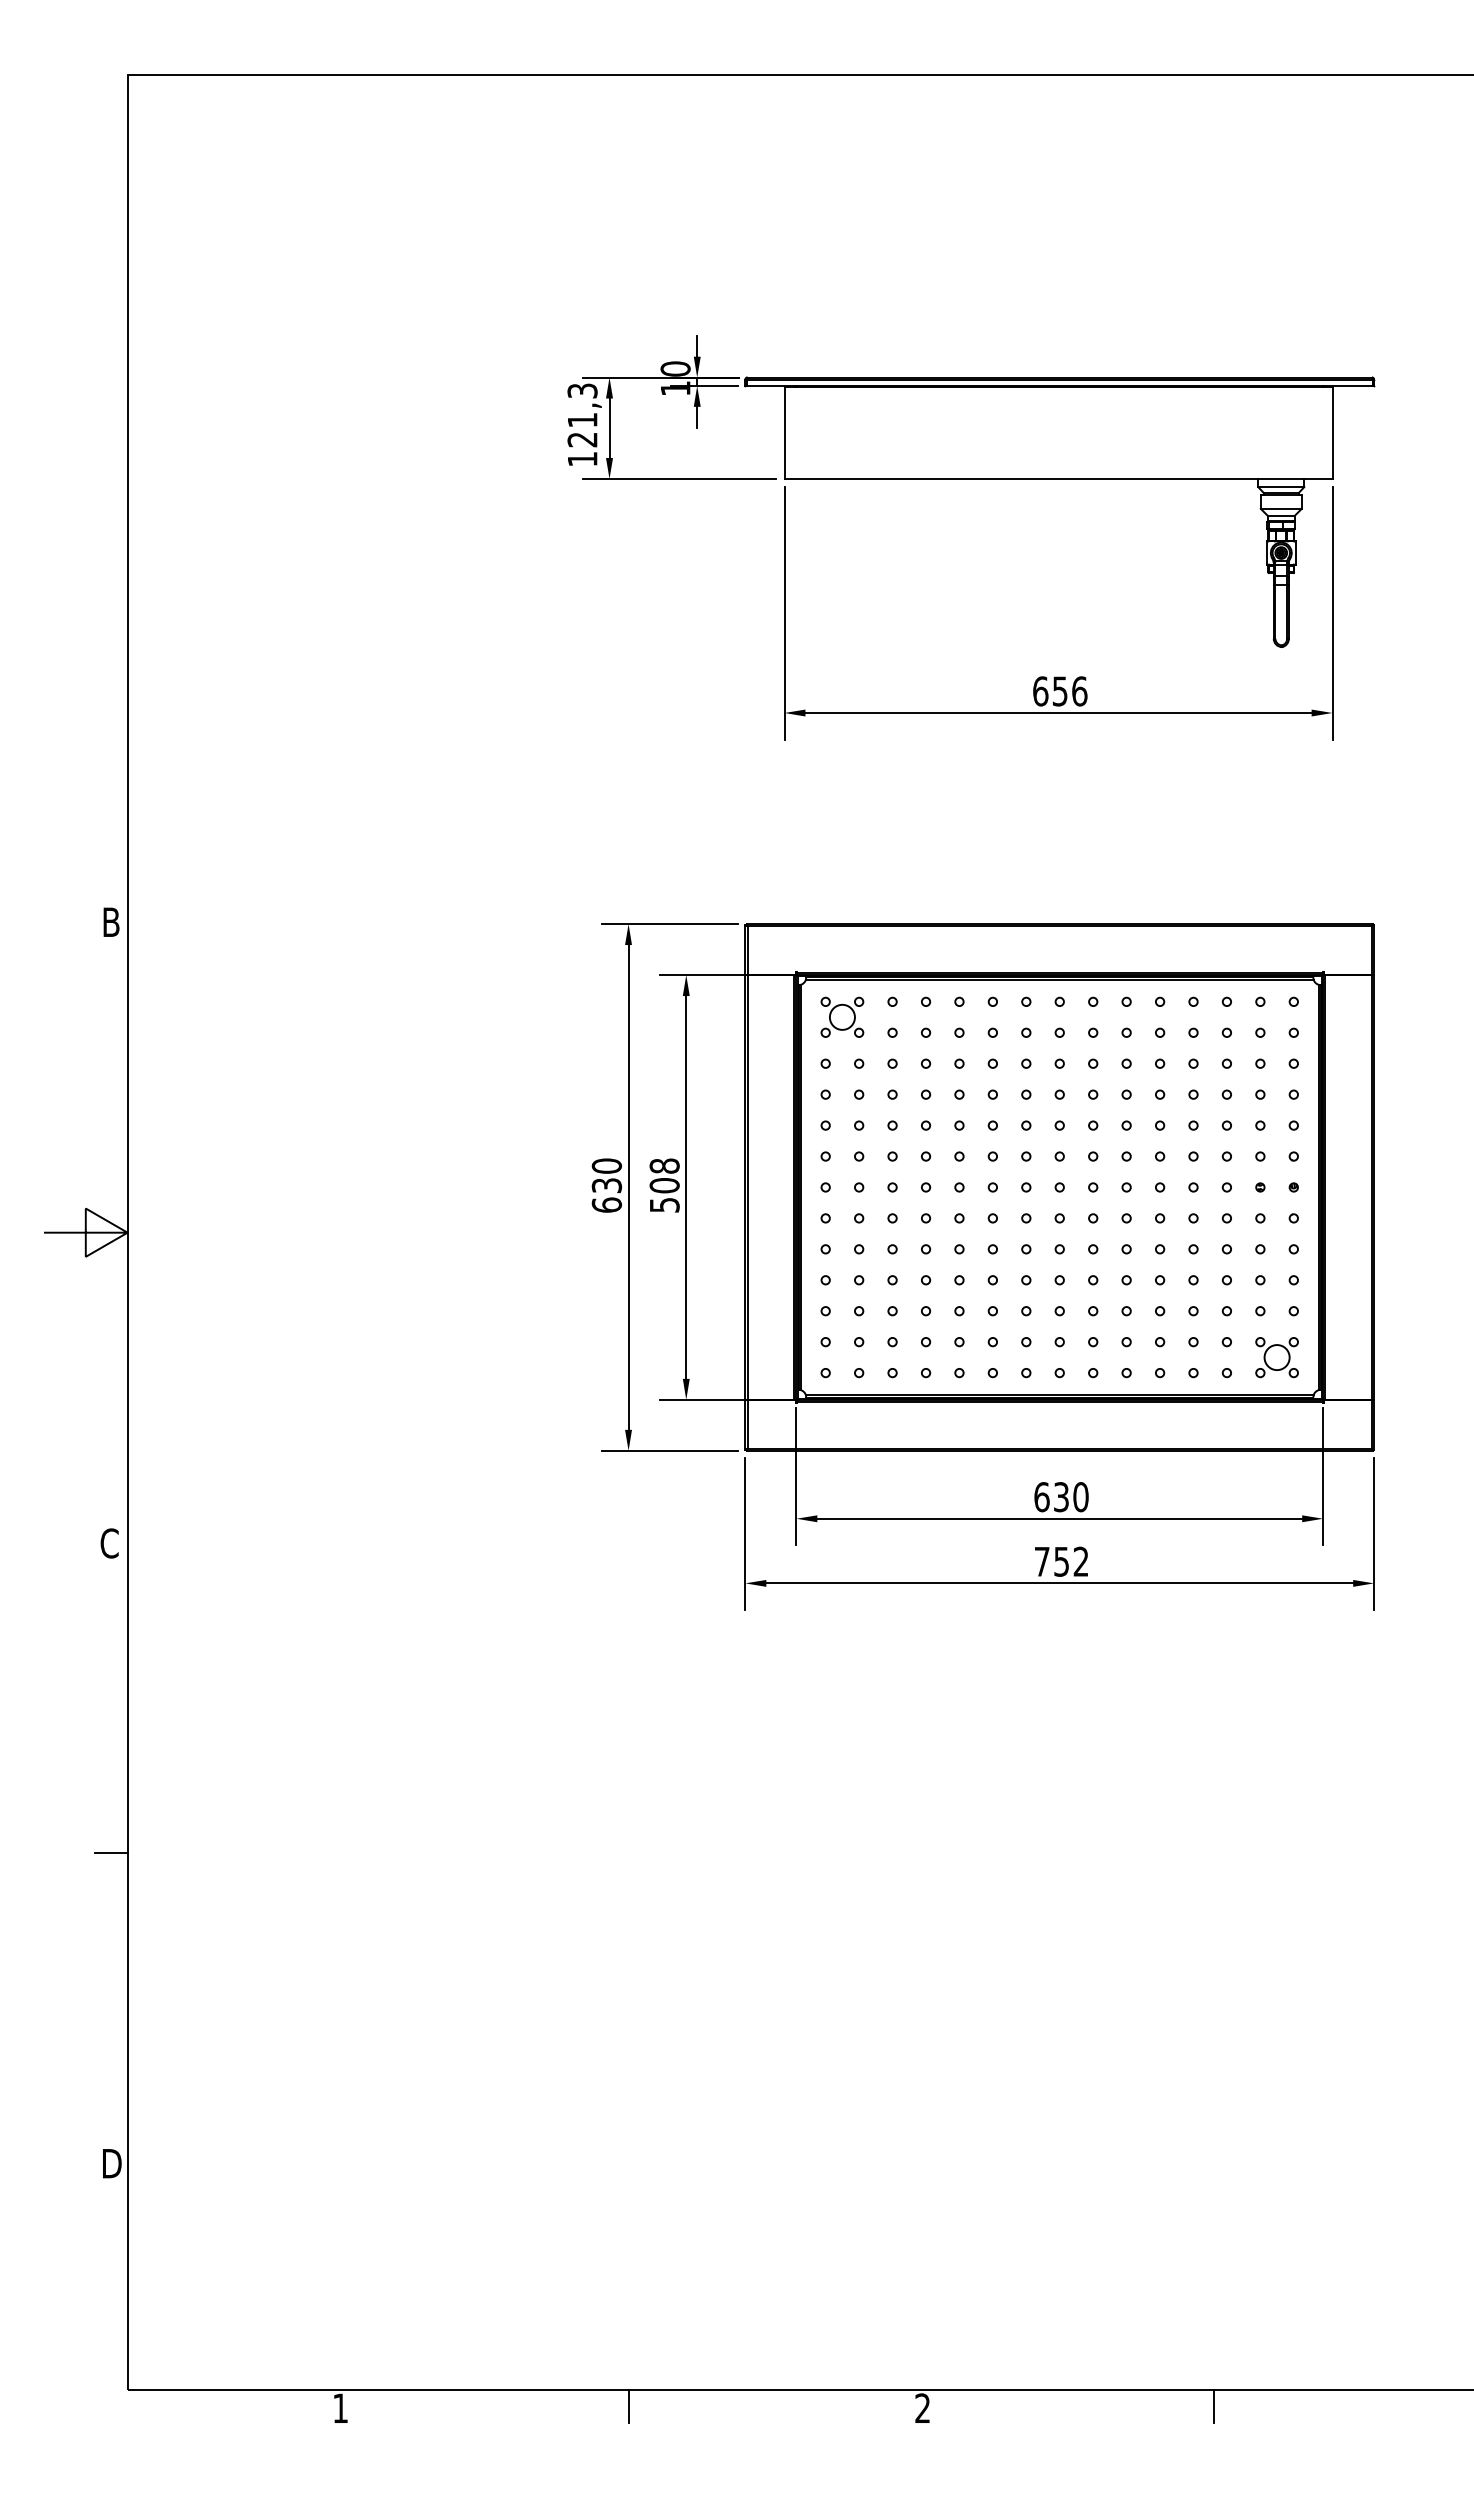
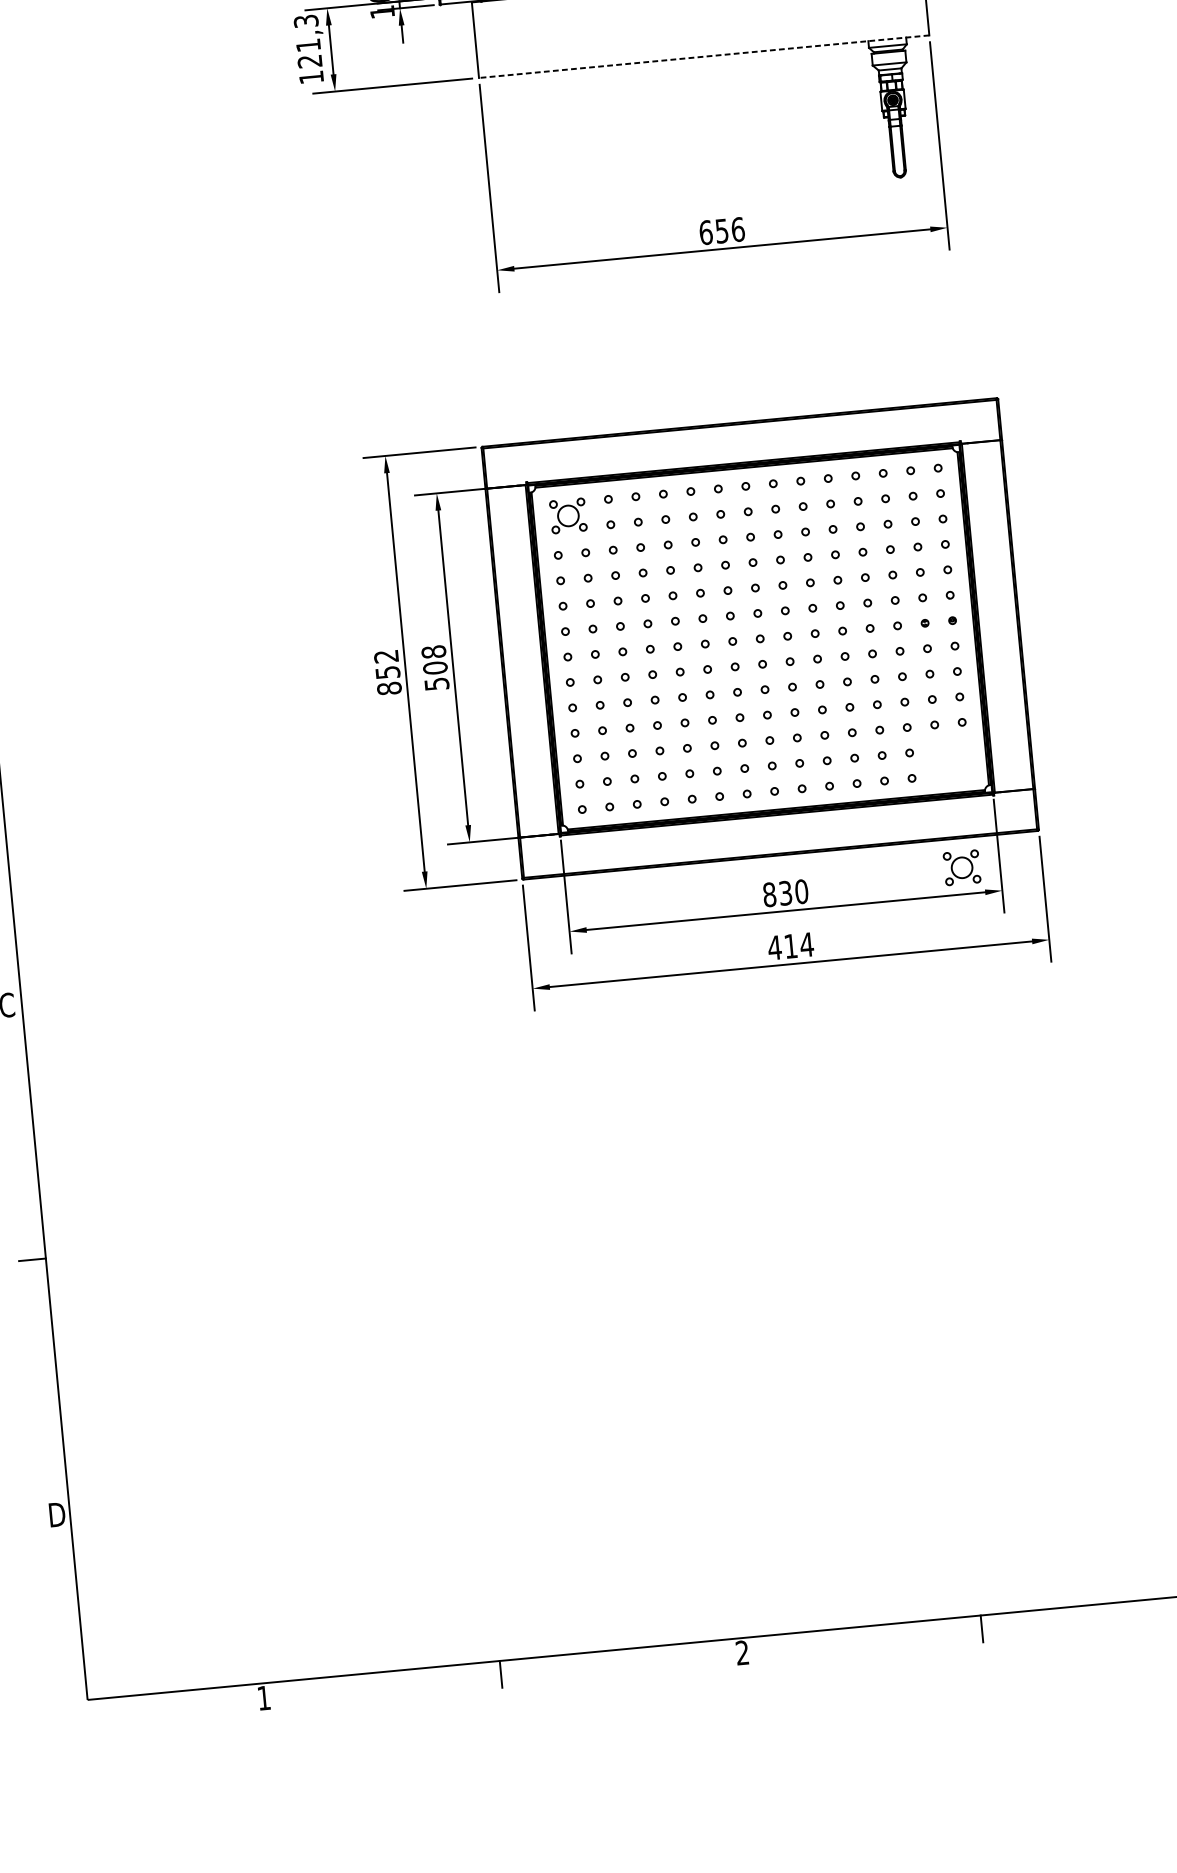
line: (1058, 478) -> (704, 56), solid -> dashed
text: (606, 1185) -> (387, 672), 630 -> 852
part: (1276, 1357) -> (961, 867), moved
text: (1041, 1497) -> (769, 895), 630 -> 830
text: (1061, 1561) -> (790, 946), 752 -> 414

